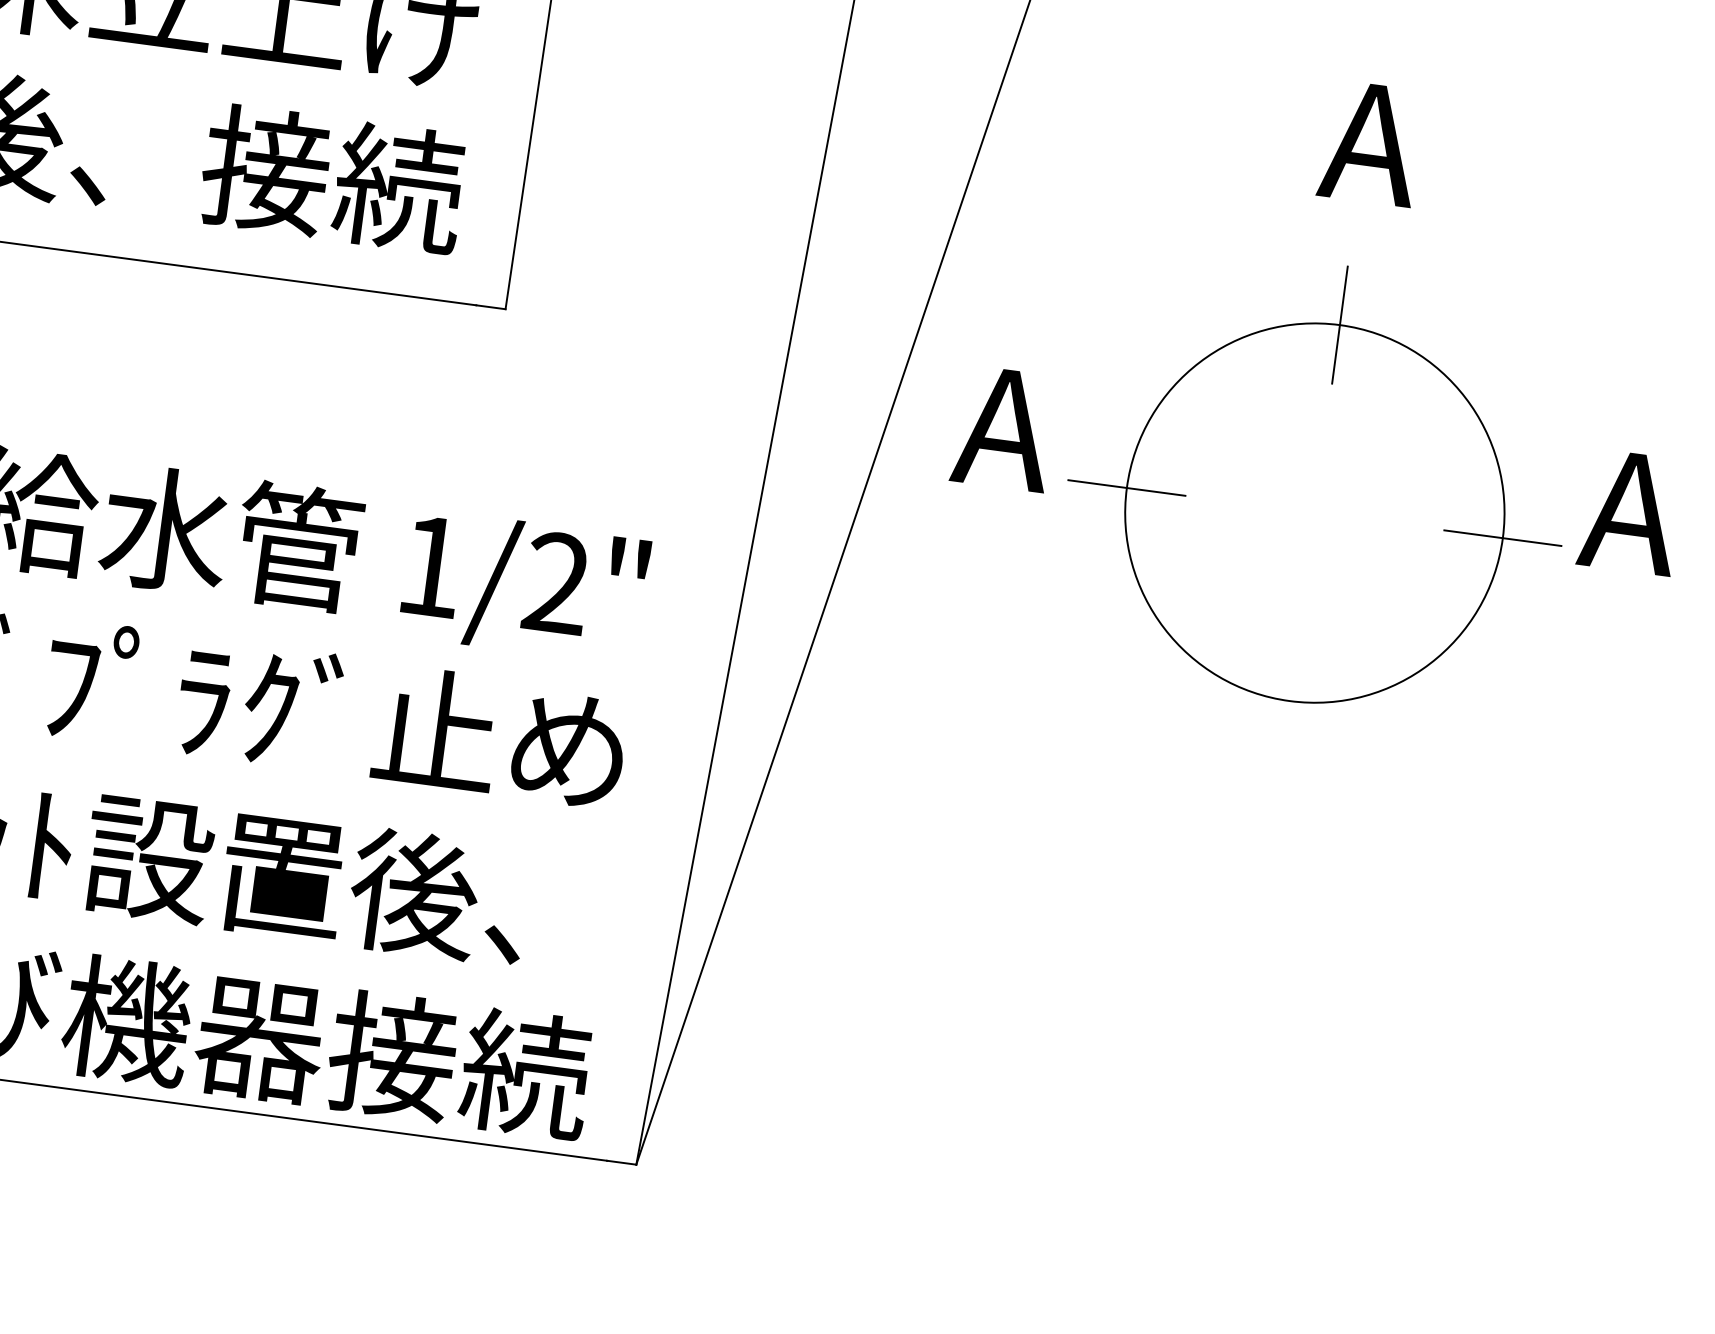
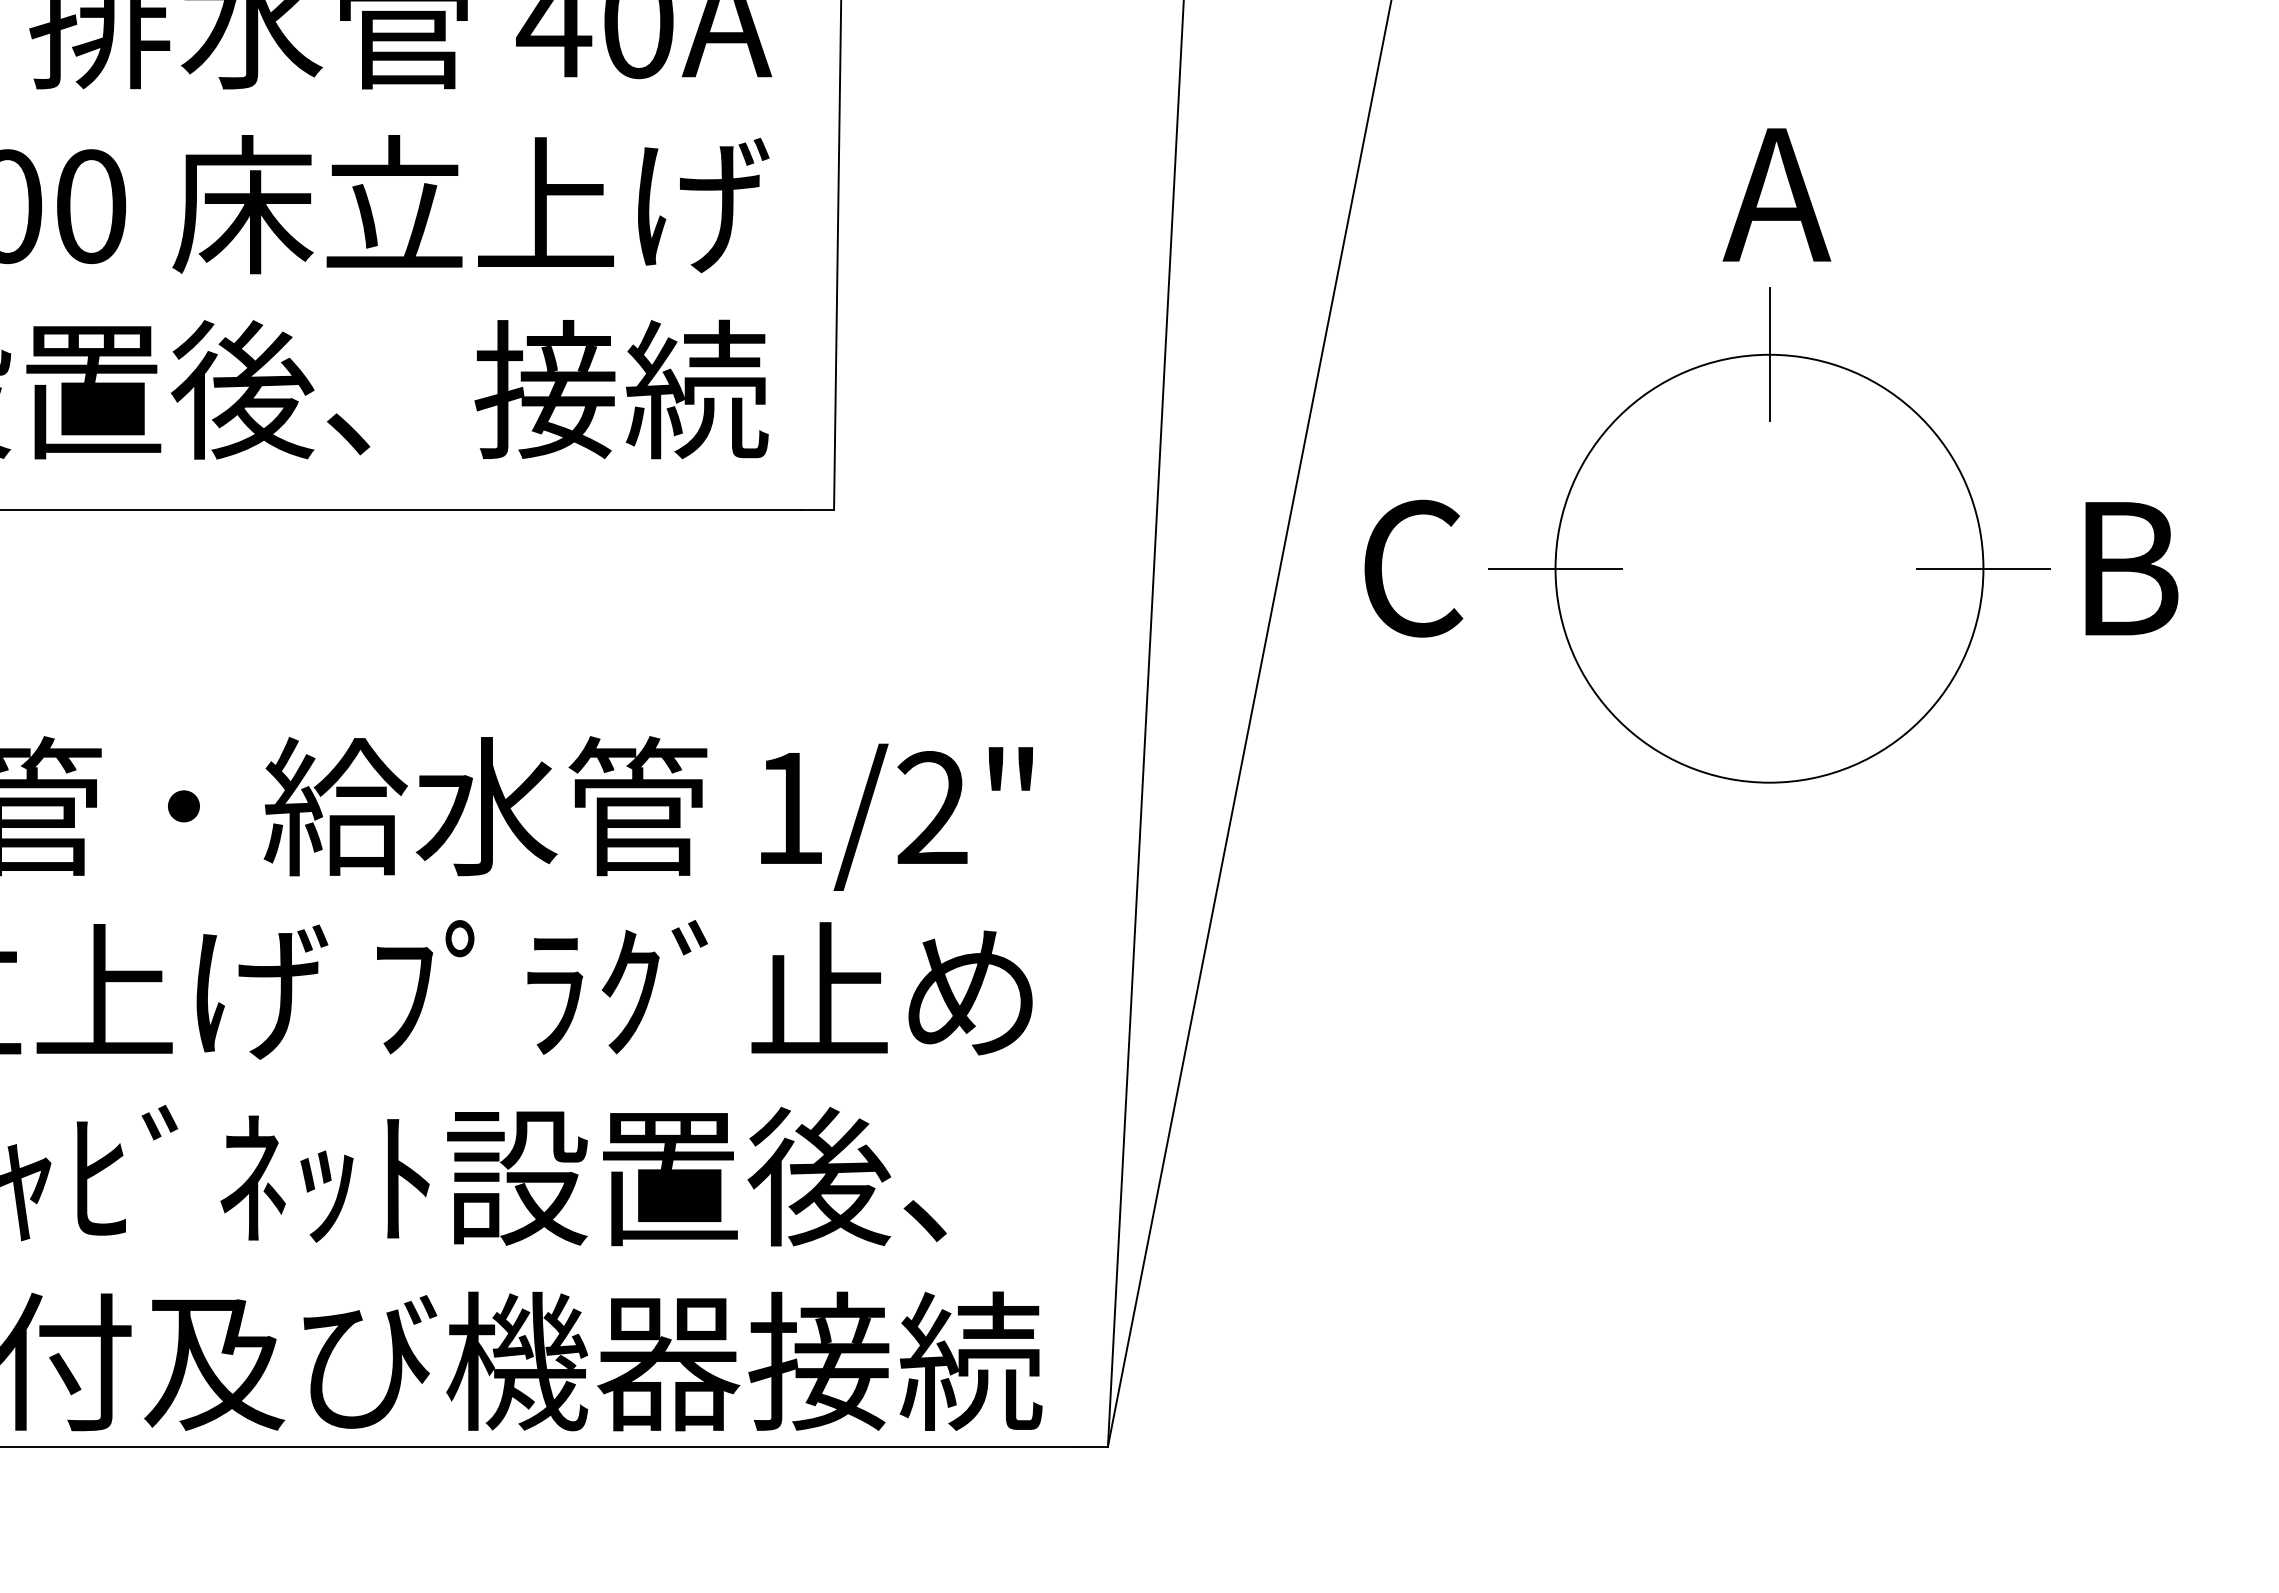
text: (1004, 428) -> (1409, 568), A -> C
part: (1318, 483) -> (1769, 535), moved
text: (1631, 512) -> (2123, 568), A -> B

